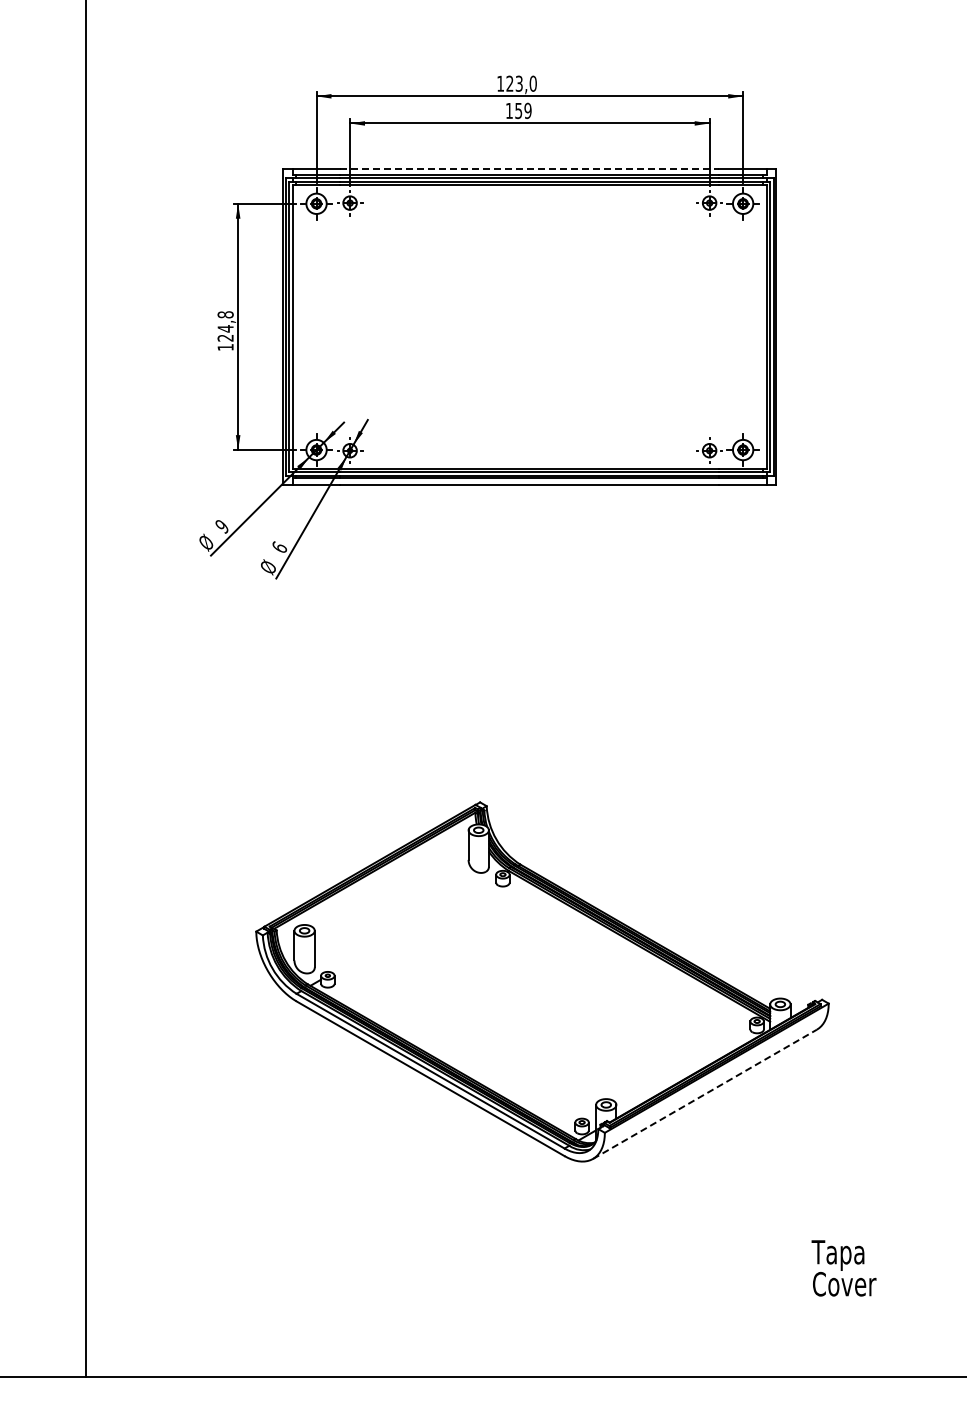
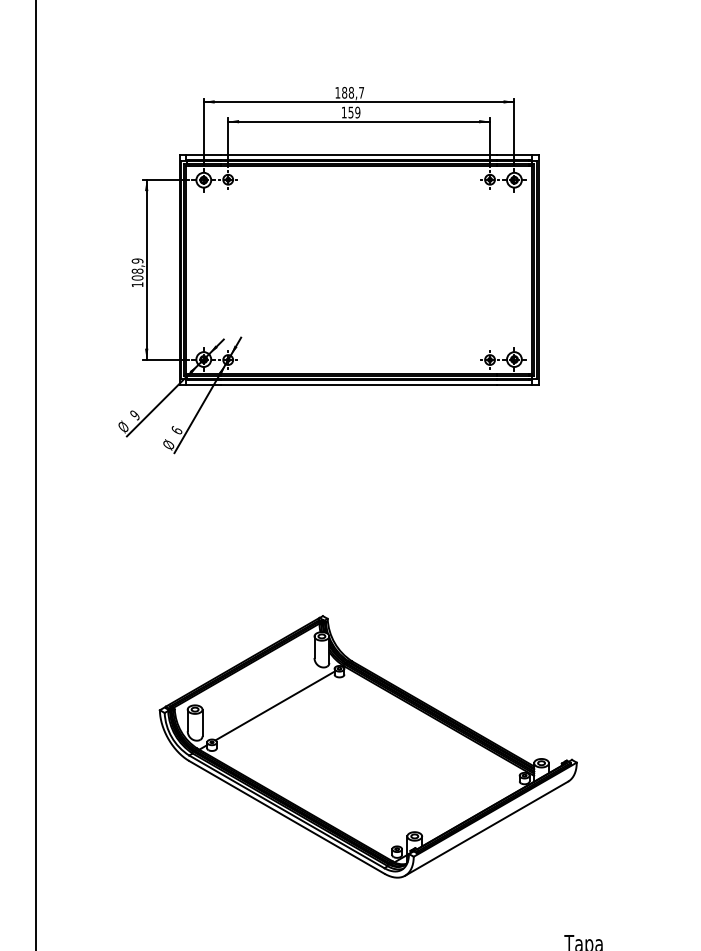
text: (521, 83) -> (353, 92), 123,0 -> 188,7
line: (530, 168) -> (359, 154), dashed -> solid
text: (225, 326) -> (137, 269), 124,8 -> 108,9
line: (414, 925) -> (275, 705), added
line: (705, 1094) -> (487, 828), dashed -> solid

